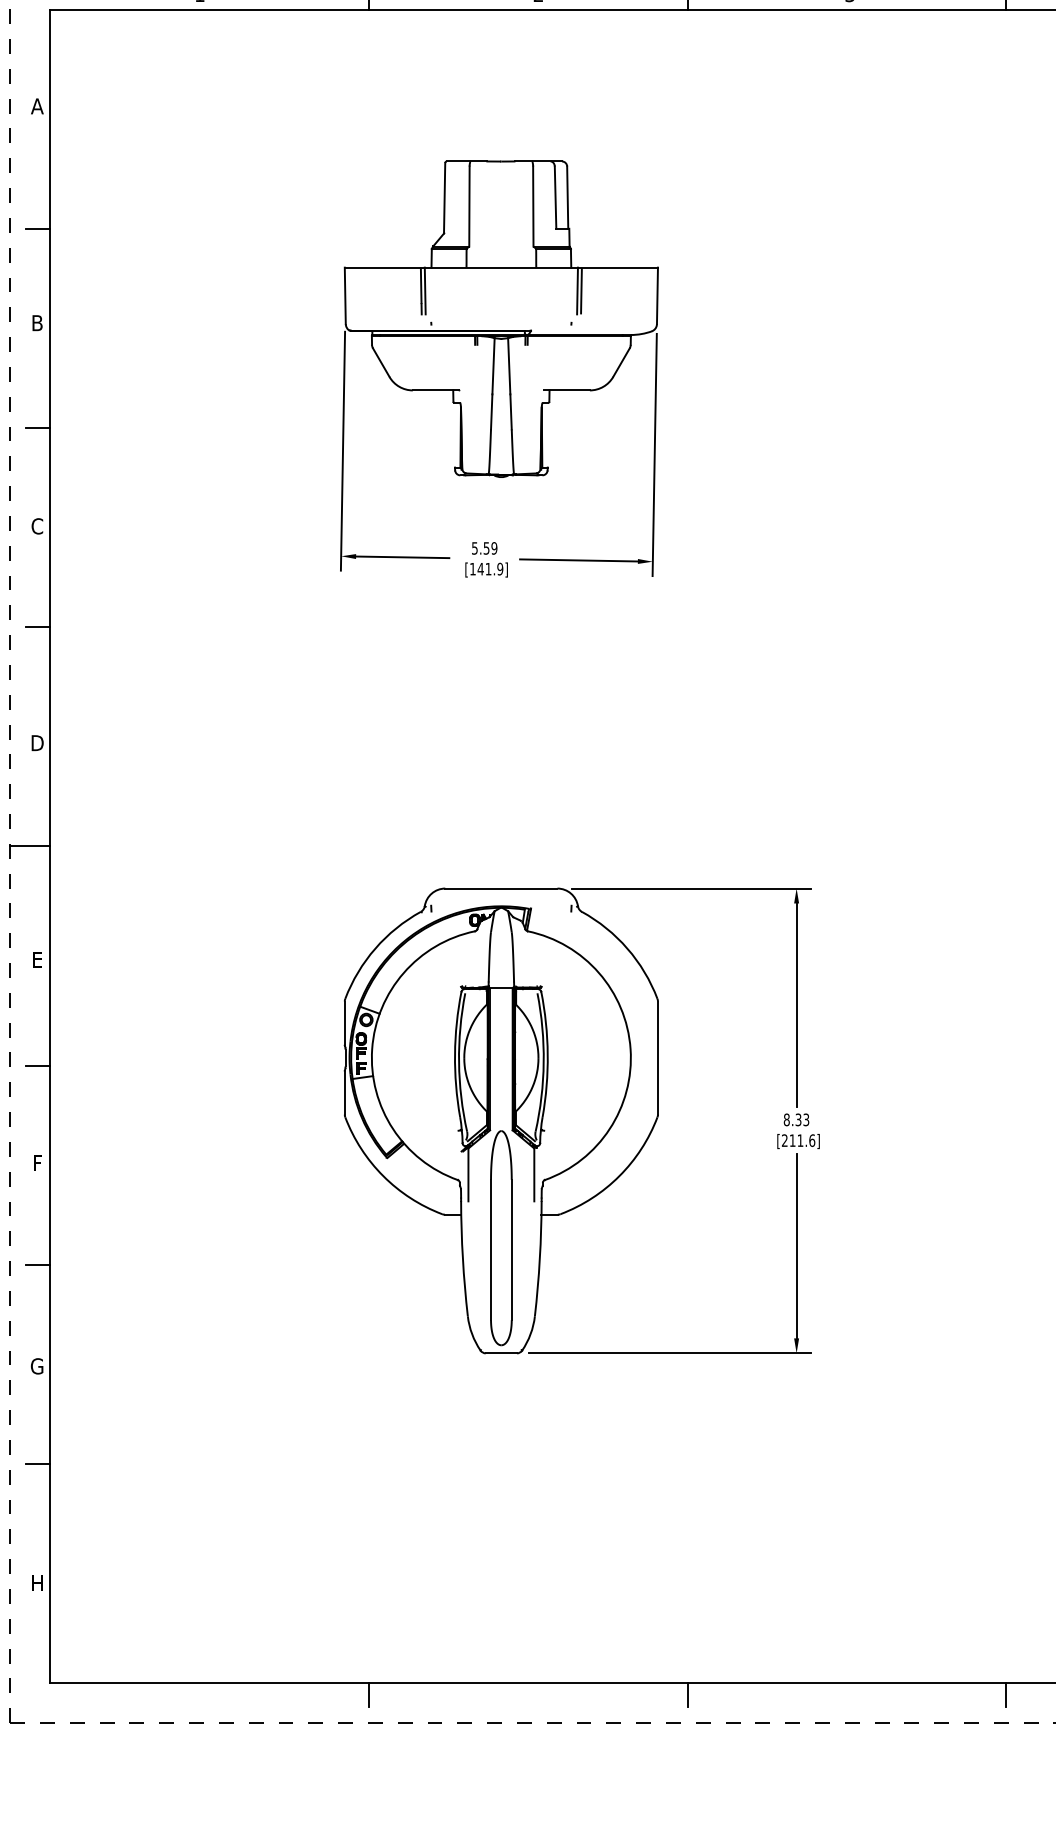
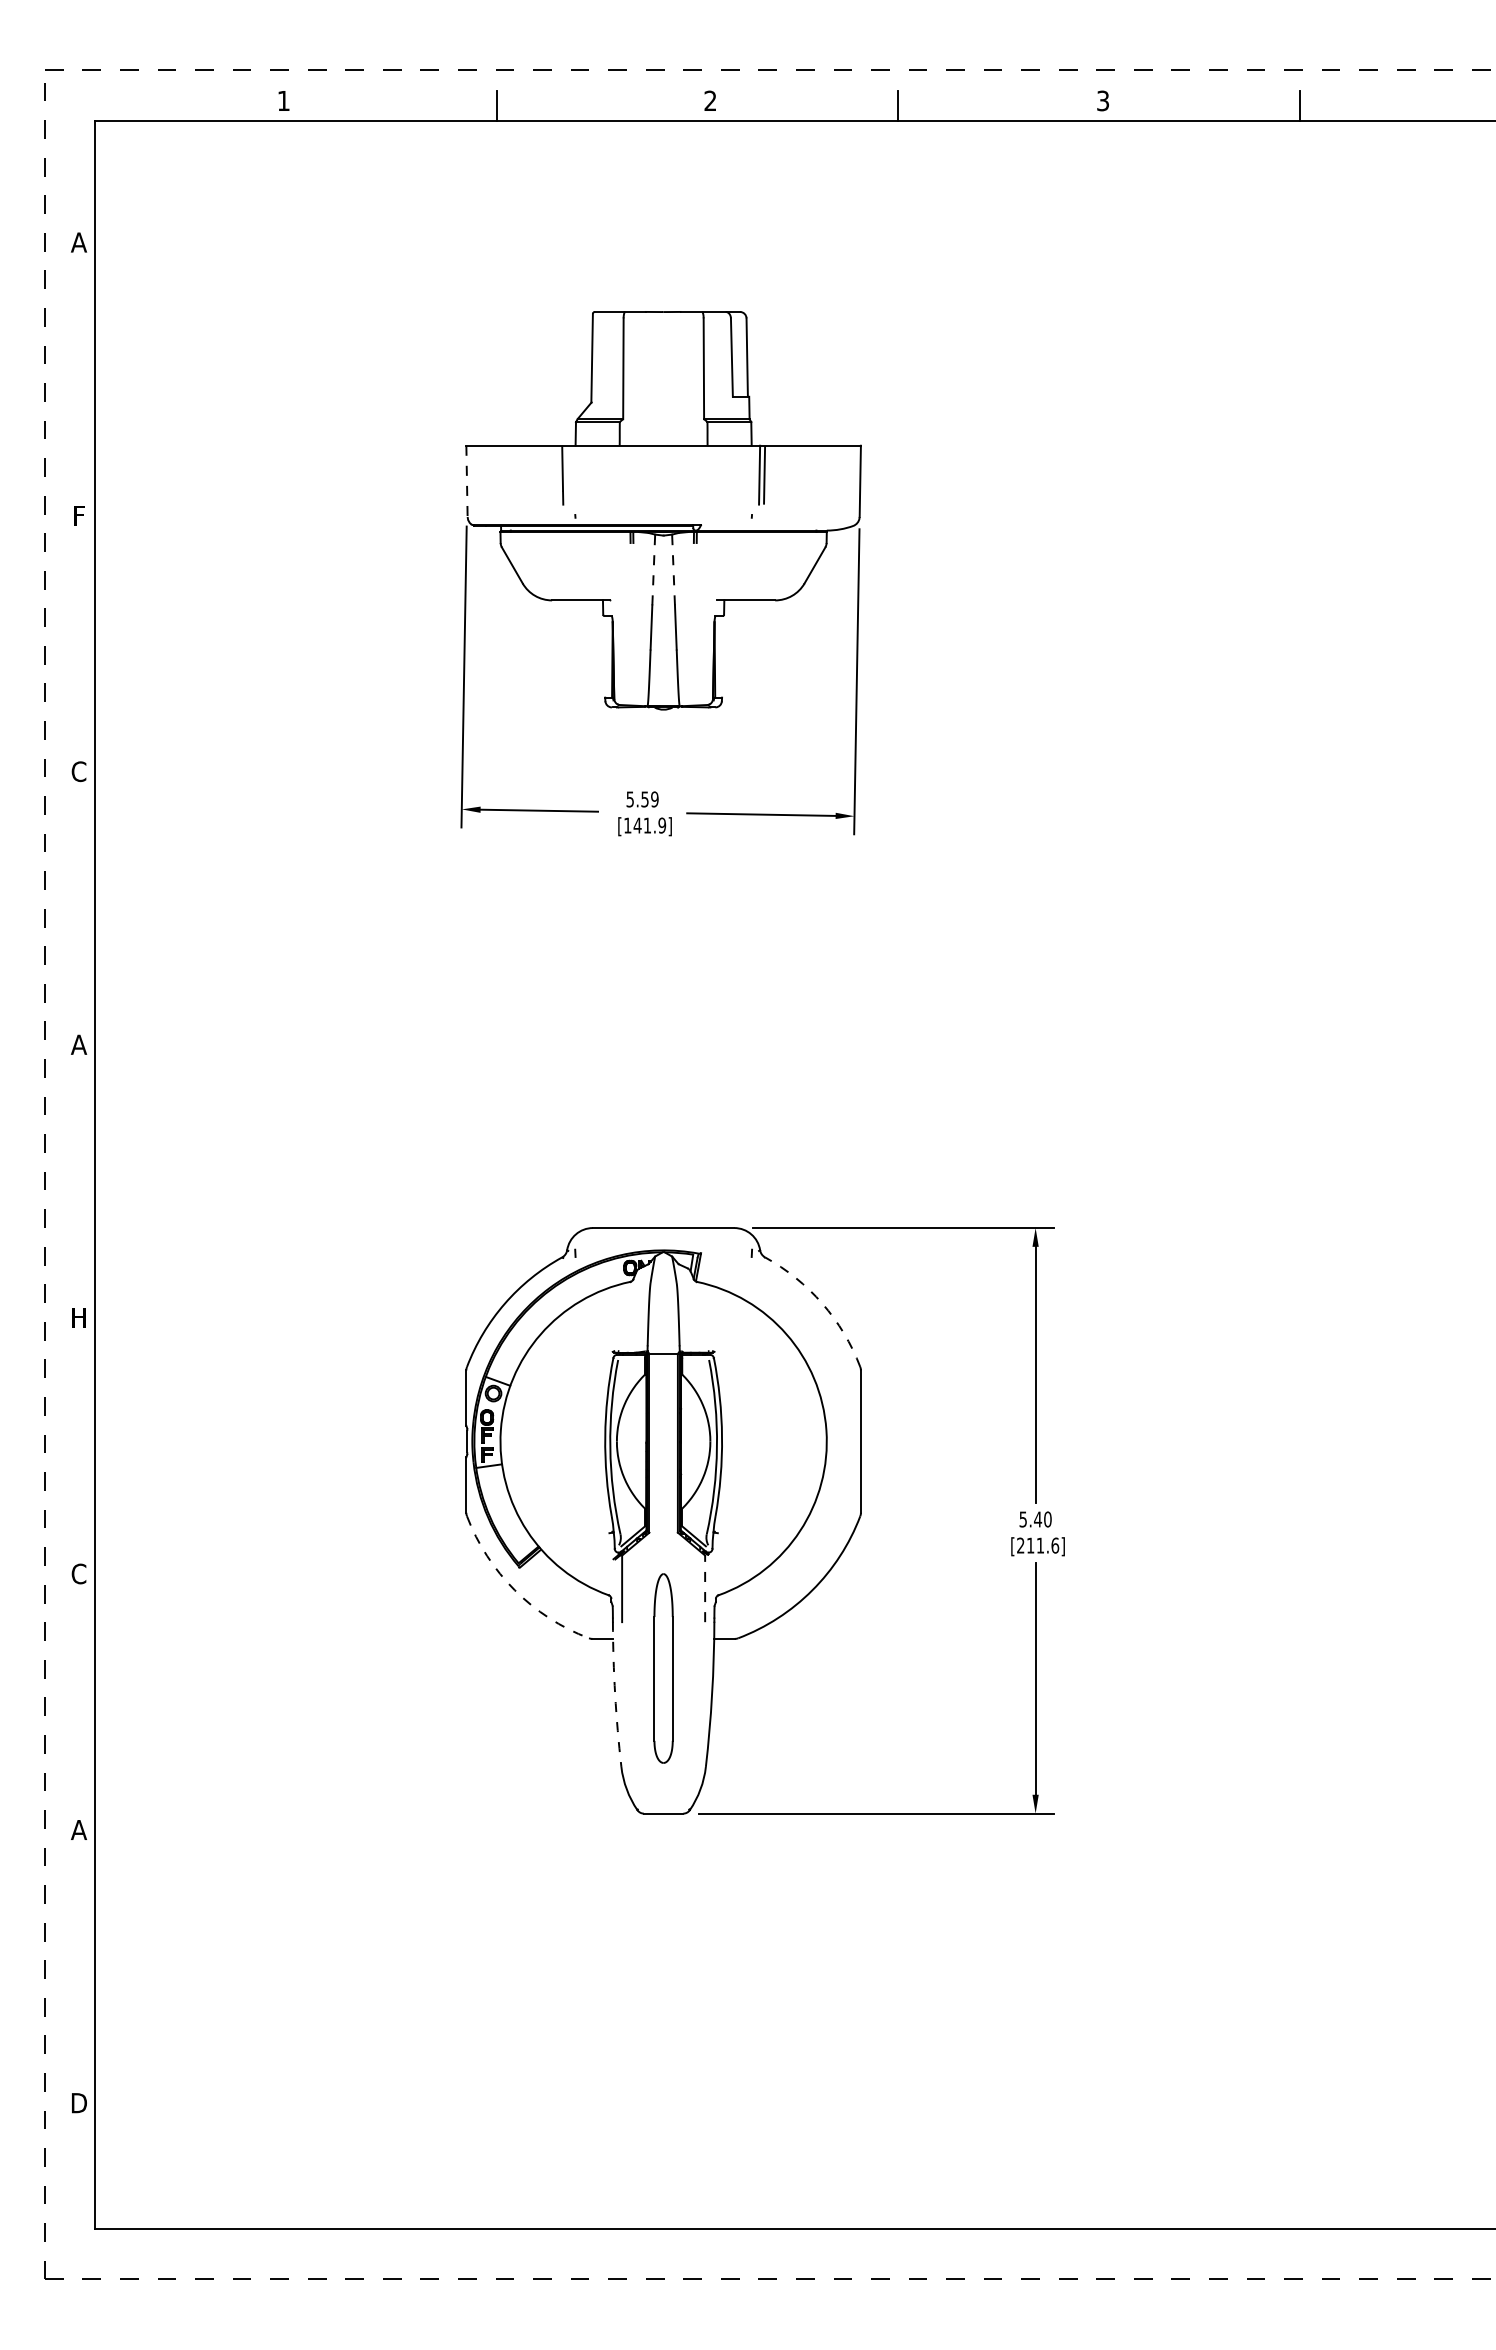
line: (37, 228) -> (79, 396), removed
line: (425, 290) -> (567, 474), removed
line: (344, 296) -> (466, 481), solid -> dashed
text: (37, 323) -> (79, 515), B -> F
line: (493, 365) -> (653, 569), solid -> dashed
line: (509, 365) -> (673, 569), solid -> dashed
line: (37, 427) -> (79, 647), removed
line: (37, 627) -> (79, 898), removed
text: (36, 742) -> (78, 1044), D -> A
line: (29, 846) -> (69, 1175), removed
arc: (627, 948) -> (822, 1303), solid -> dashed
text: (36, 959) -> (78, 1317), E -> H
line: (37, 1065) -> (79, 1451), removed
text: (796, 1119) -> (1035, 1519), 8.33 -> 5.40
text: (36, 1162) -> (78, 1573), F -> C
line: (534, 1174) -> (705, 1588), solid -> dashed
arc: (383, 1176) -> (514, 1590), solid -> dashed
part: (501, 1238) -> (663, 1668), size x0.7
arc: (463, 1258) -> (615, 1694), solid -> dashed
line: (37, 1265) -> (79, 1702), removed
text: (36, 1365) -> (78, 1829), G -> A
line: (37, 1464) -> (79, 1953), removed
text: (37, 1583) -> (79, 2103), H -> D
line: (368, 1695) -> (496, 2244), removed
line: (687, 1695) -> (898, 2244), removed
line: (1006, 1695) -> (1299, 2244), removed

